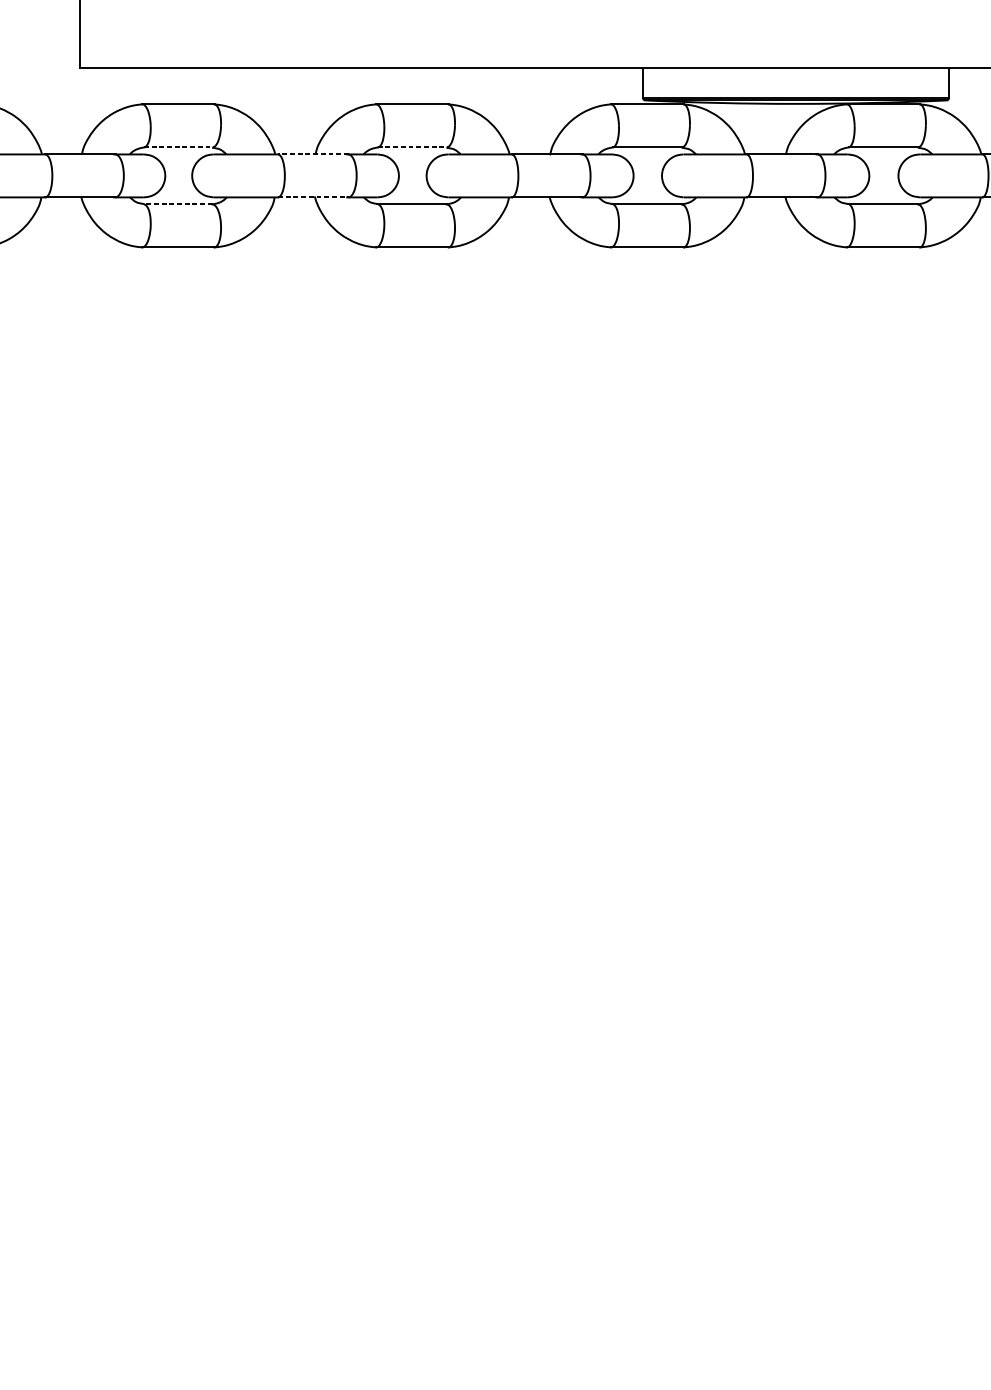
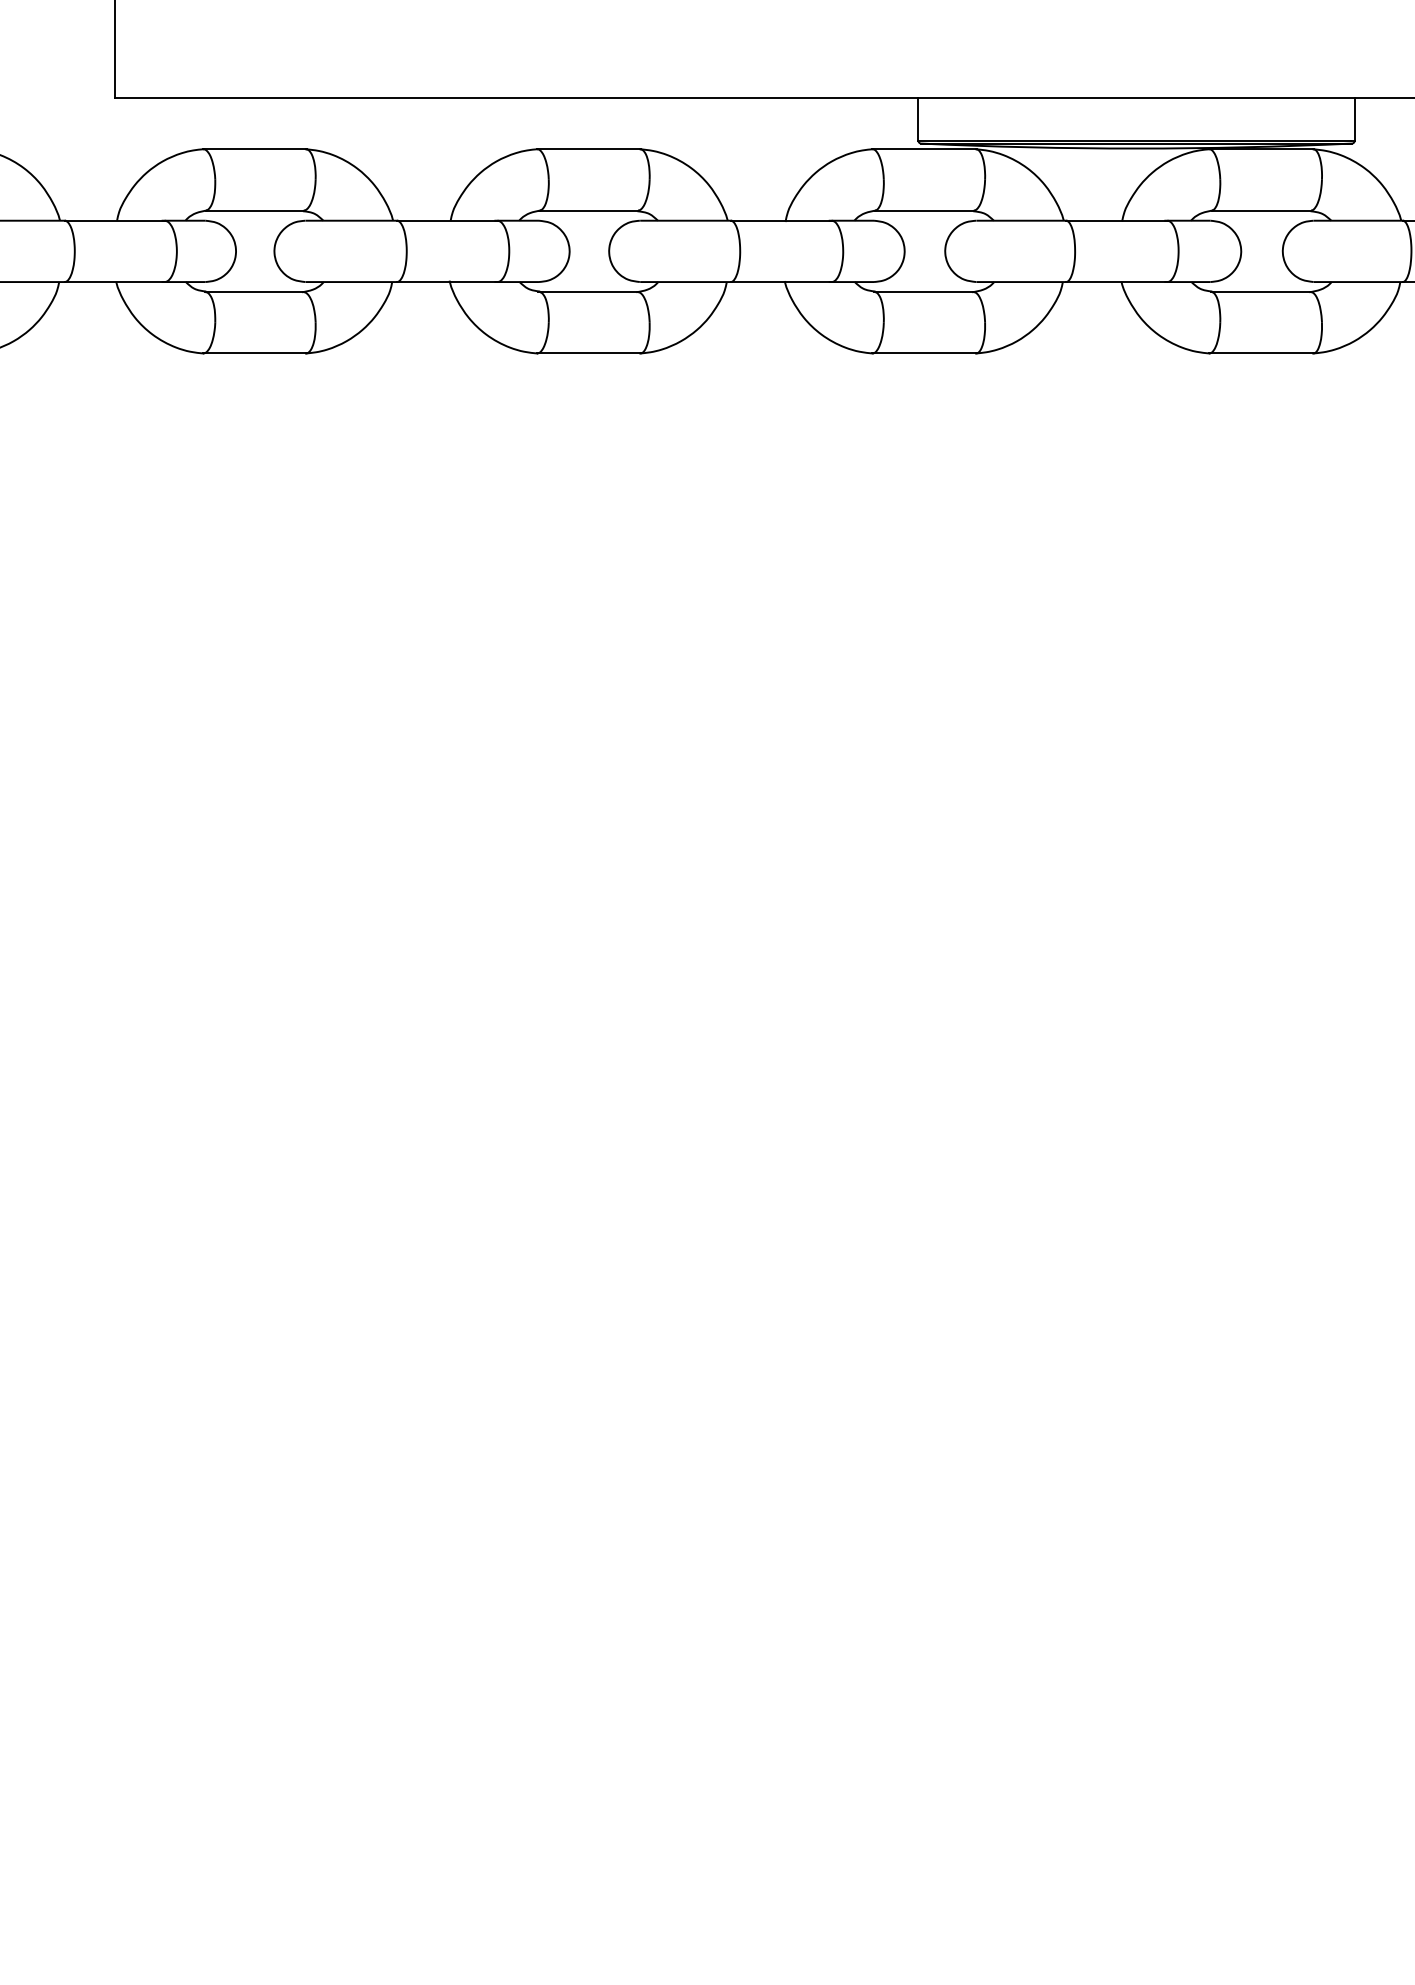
line: (178, 147) -> (255, 210), dashed -> solid
line: (412, 147) -> (589, 210), dashed -> solid
line: (313, 154) -> (447, 220), dashed -> solid
line: (313, 197) -> (447, 282), dashed -> solid
line: (178, 204) -> (254, 292), dashed -> solid

